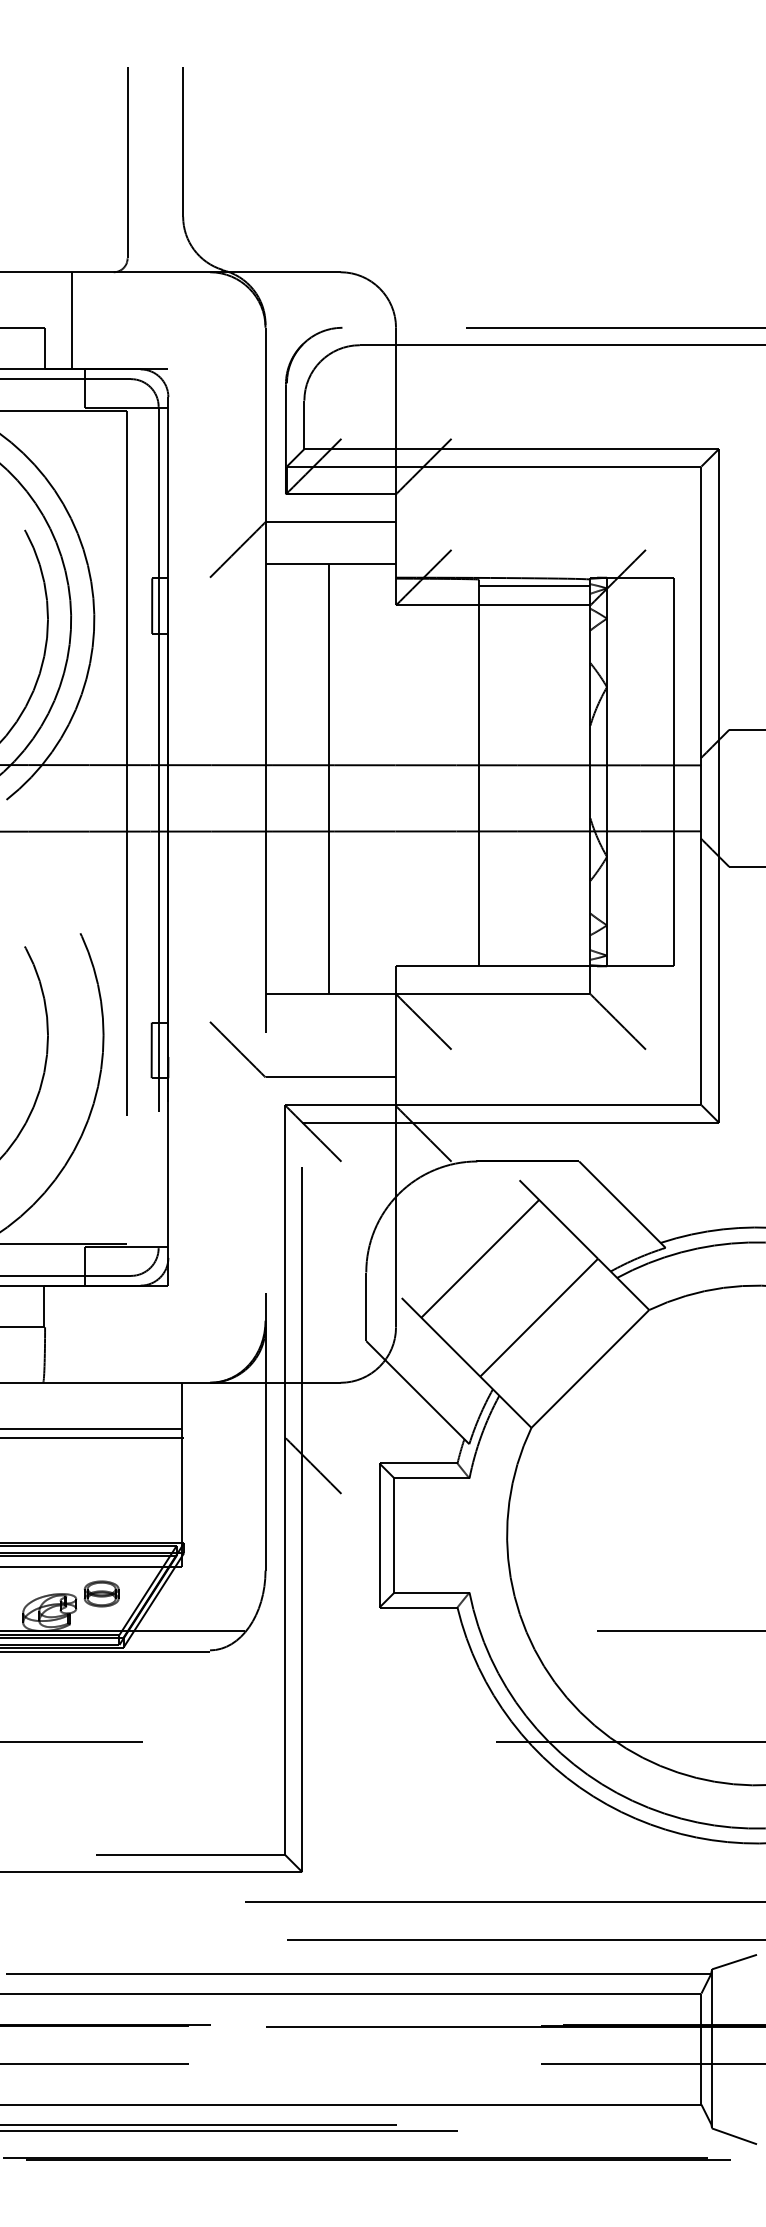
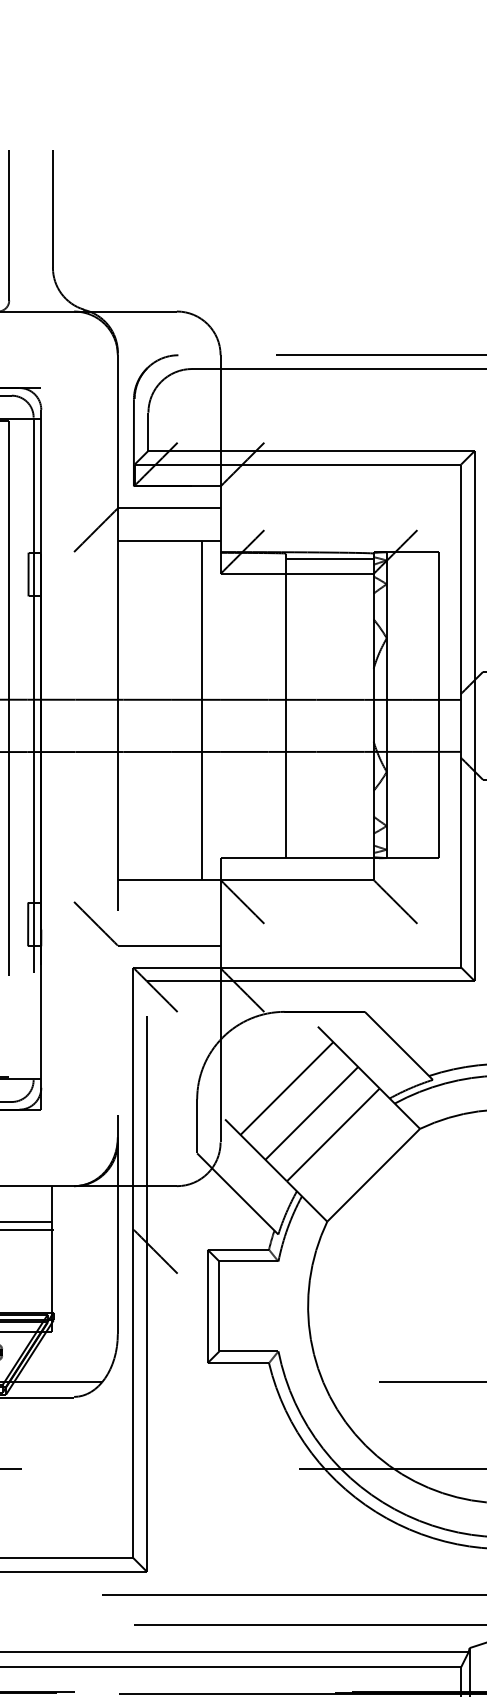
line: (329, 778) -> (202, 710), moved
line: (511, 1290) -> (311, 1113), added

